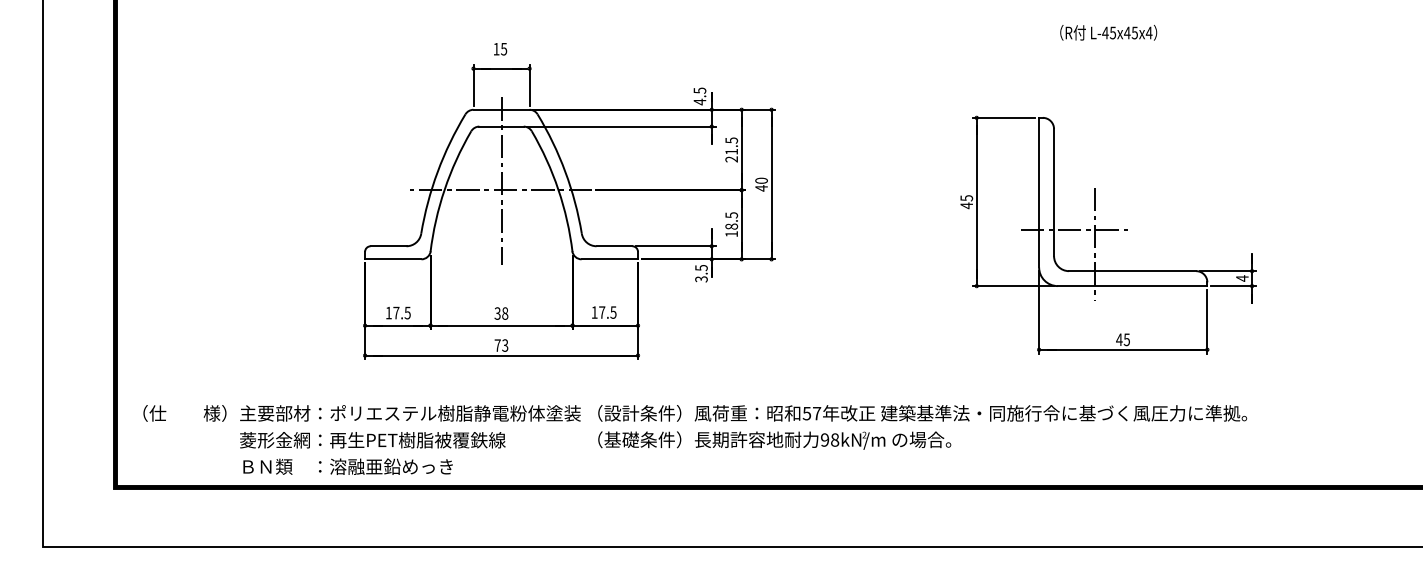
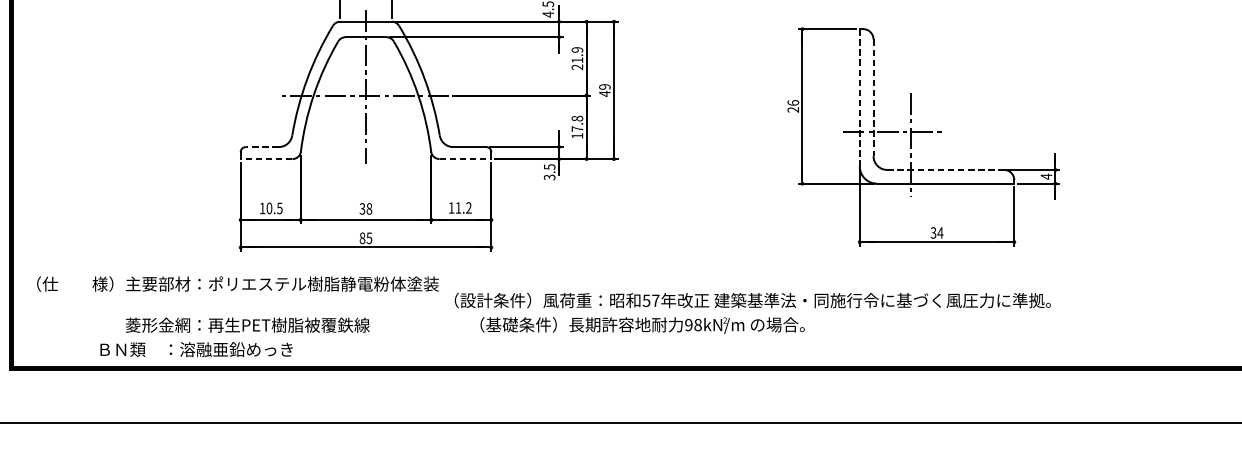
text: (731, 140) -> (577, 49), 21.5 -> 21.9
text: (761, 180) -> (604, 86), 40 -> 49
line: (1039, 192) -> (860, 97), solid -> dashed
line: (1054, 192) -> (873, 97), solid -> dashed
text: (966, 202) -> (793, 106), 45 -> 26
text: (731, 220) -> (577, 123), 18.5 -> 17.8
line: (388, 246) -> (262, 147), solid -> dashed
line: (392, 259) -> (265, 159), solid -> dashed
line: (610, 259) -> (466, 159), solid -> dashed
line: (1132, 271) -> (945, 170), solid -> dashed
text: (396, 312) -> (269, 207), 17.5 -> 10.5
text: (607, 312) -> (463, 207), 17.5 -> 11.2
text: (1123, 339) -> (937, 232), 45 -> 34
text: (501, 345) -> (365, 238), 73 -> 85
text: (361, 413) -> (237, 284), moved
text: (774, 440) -> (642, 325), moved
text: (347, 466) -> (196, 349), moved

